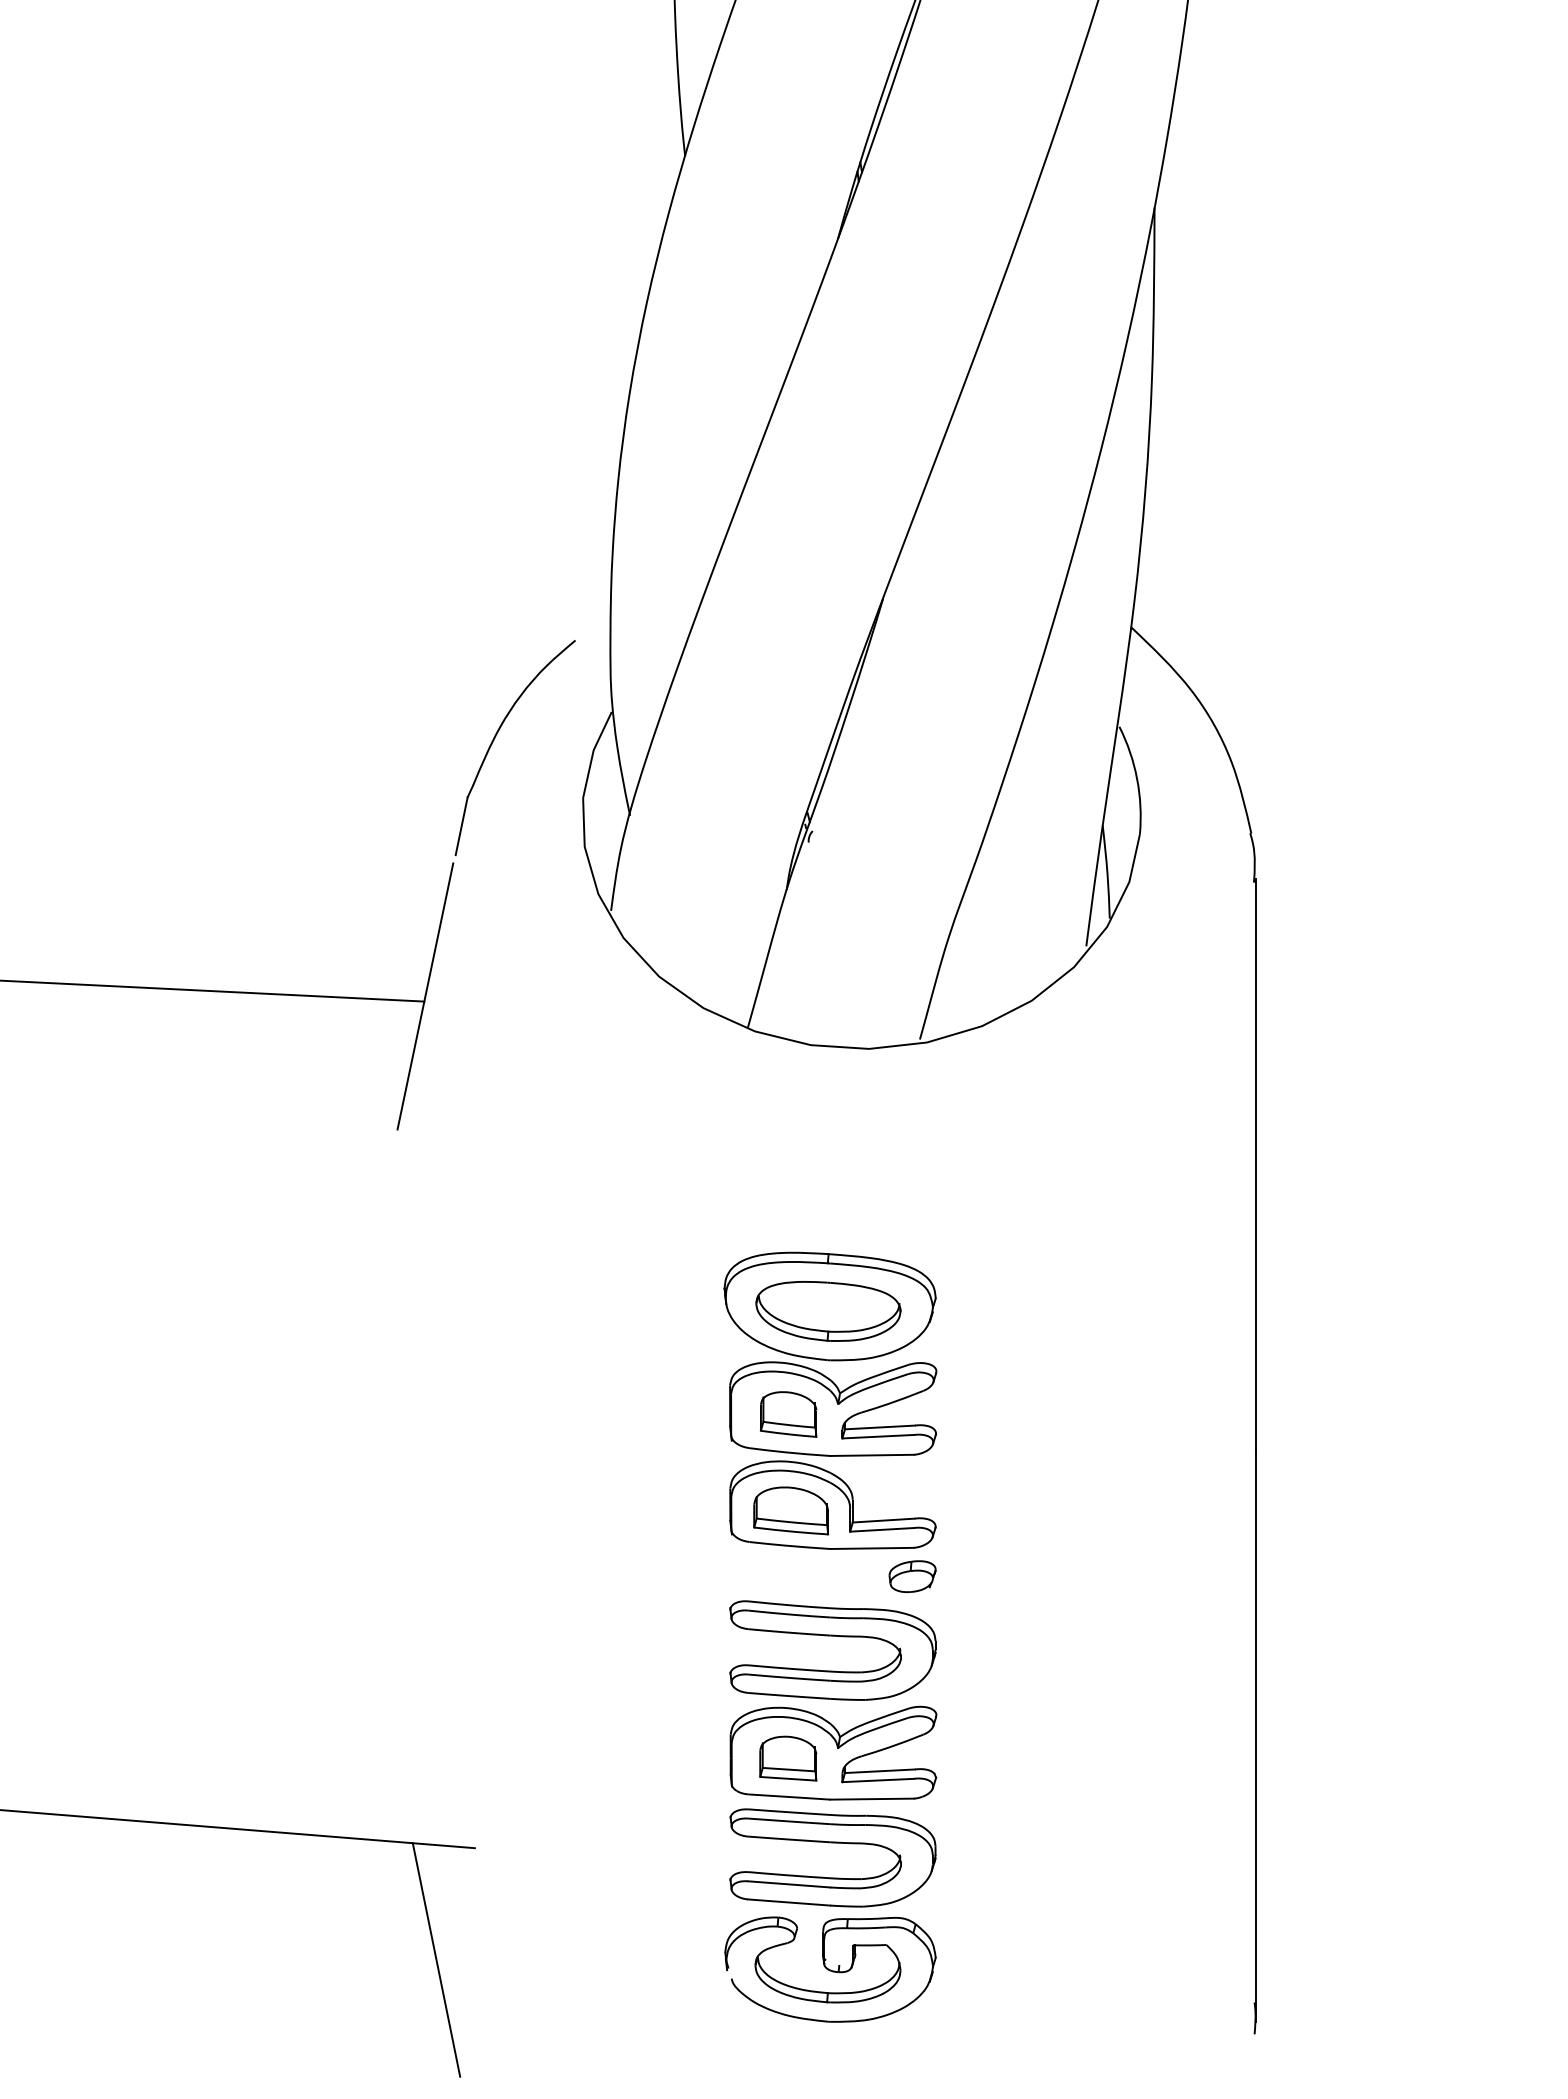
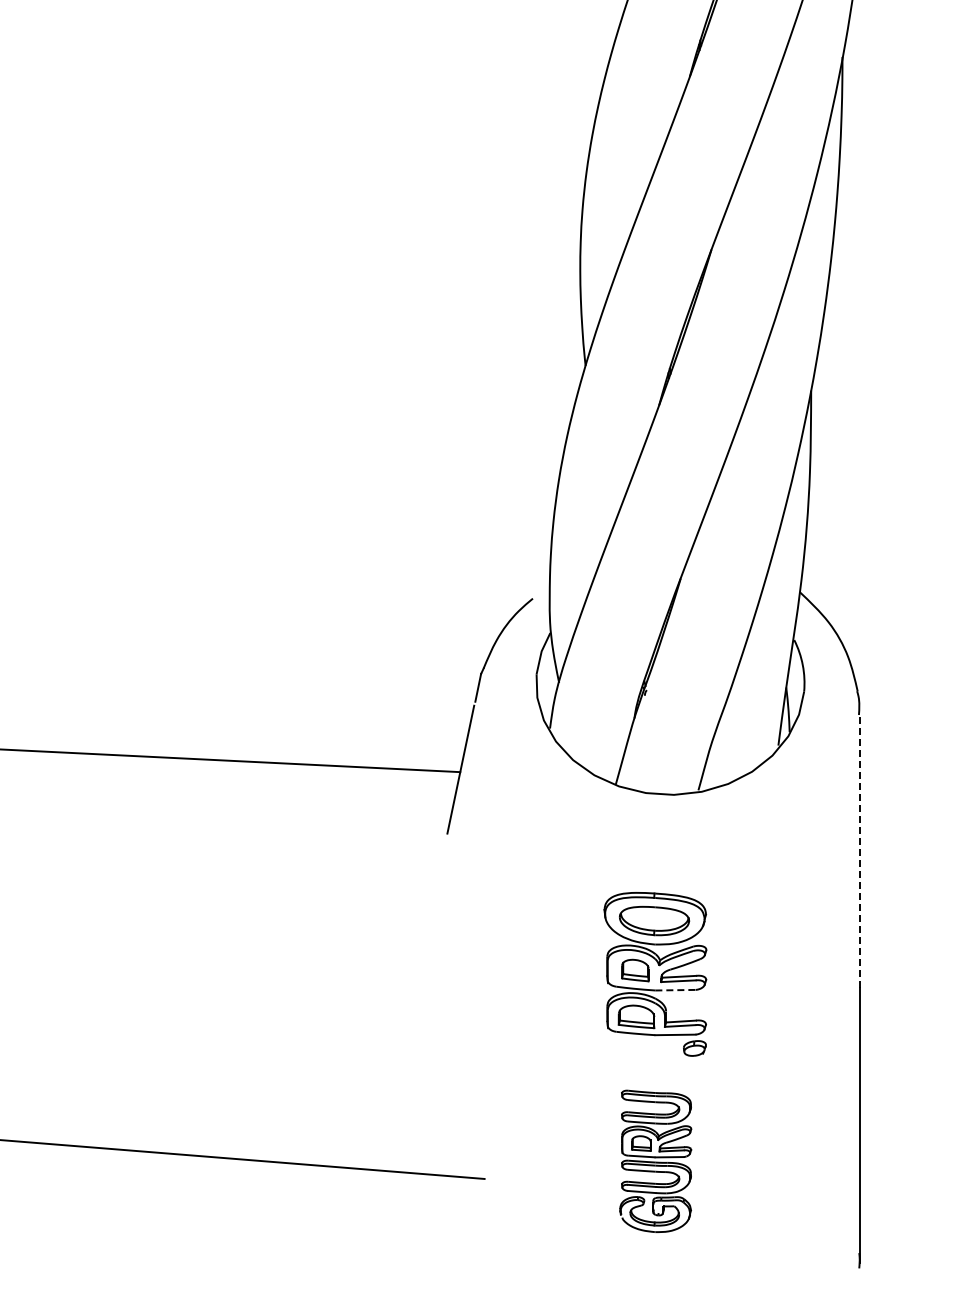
line: (1255, 1164) -> (859, 850), solid -> dashed
line: (874, 1455) -> (676, 990), solid -> dashed
part: (830, 1811) -> (655, 1161), size x0.7
line: (435, 1959) -> (465, 1232), removed

